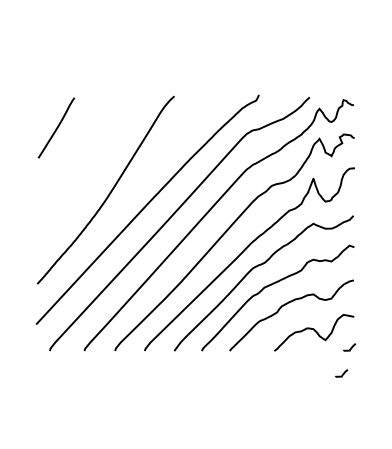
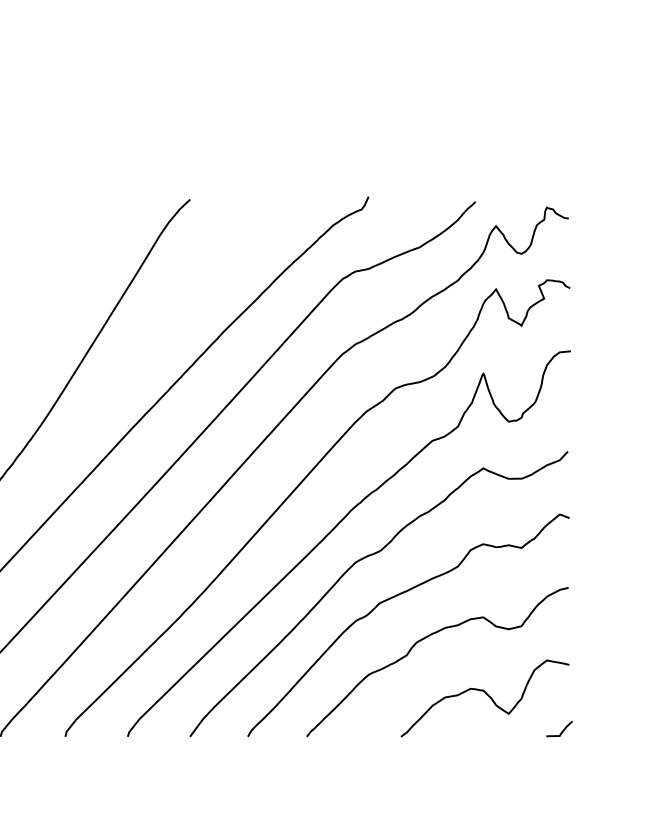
curve: (342, 373) -> (544, 784), removed

